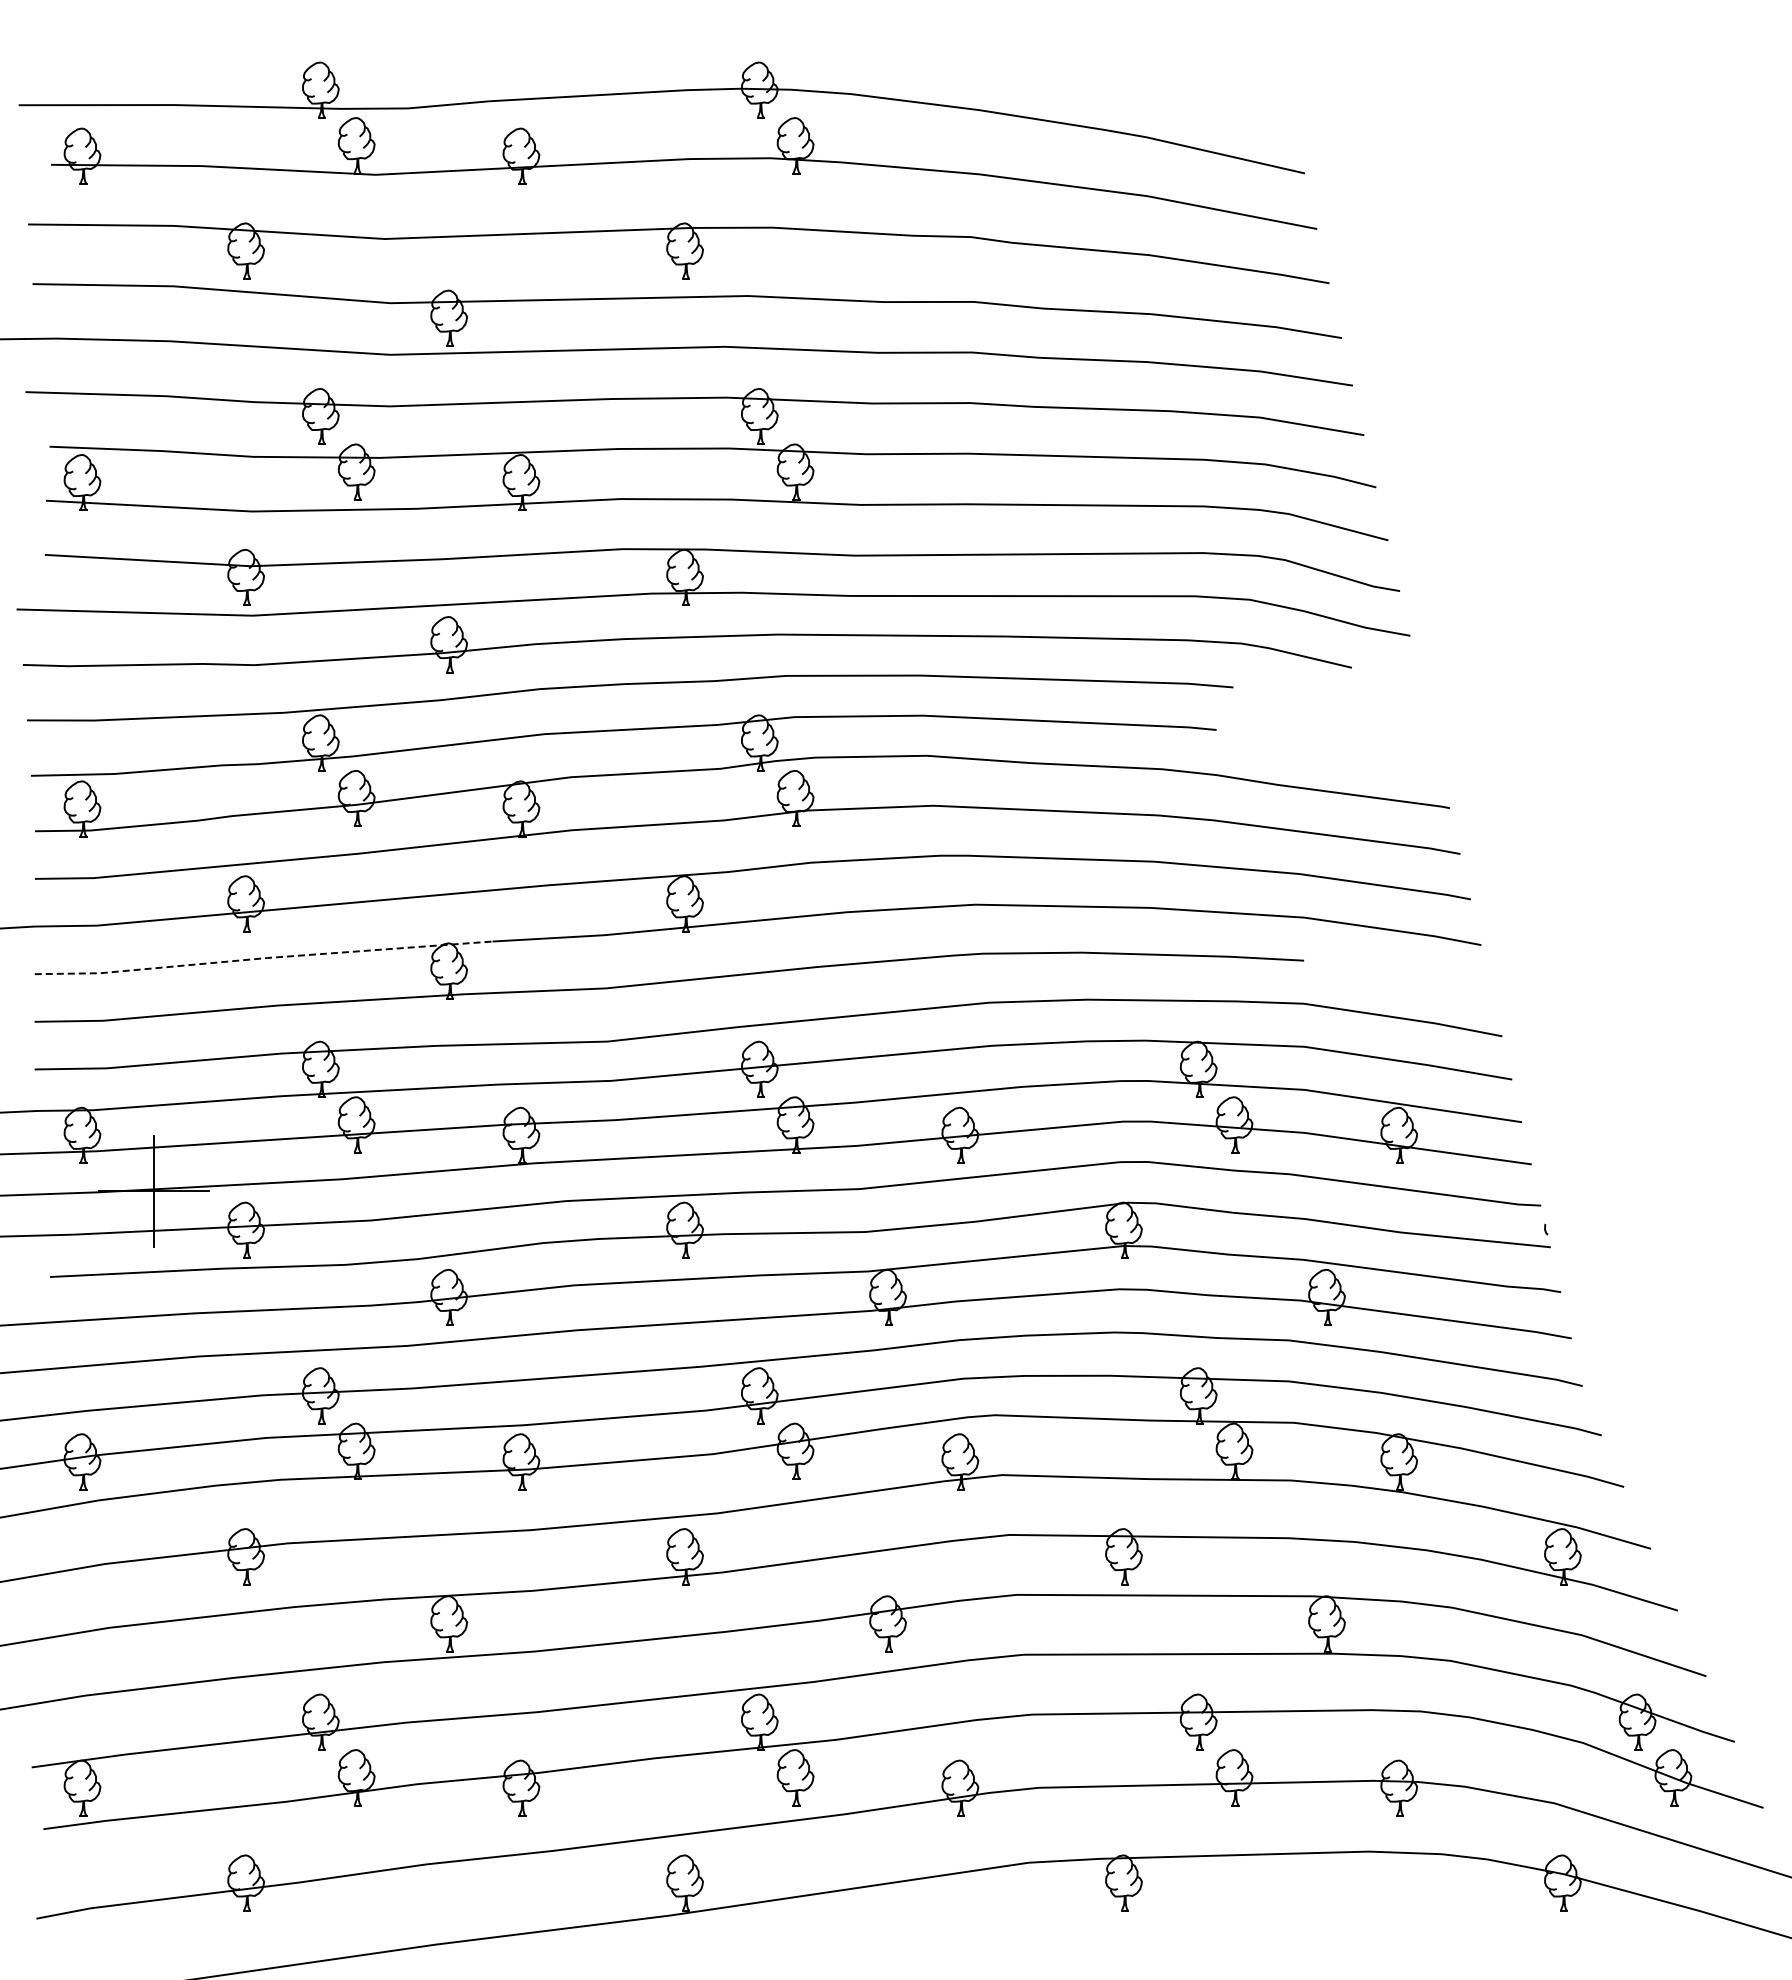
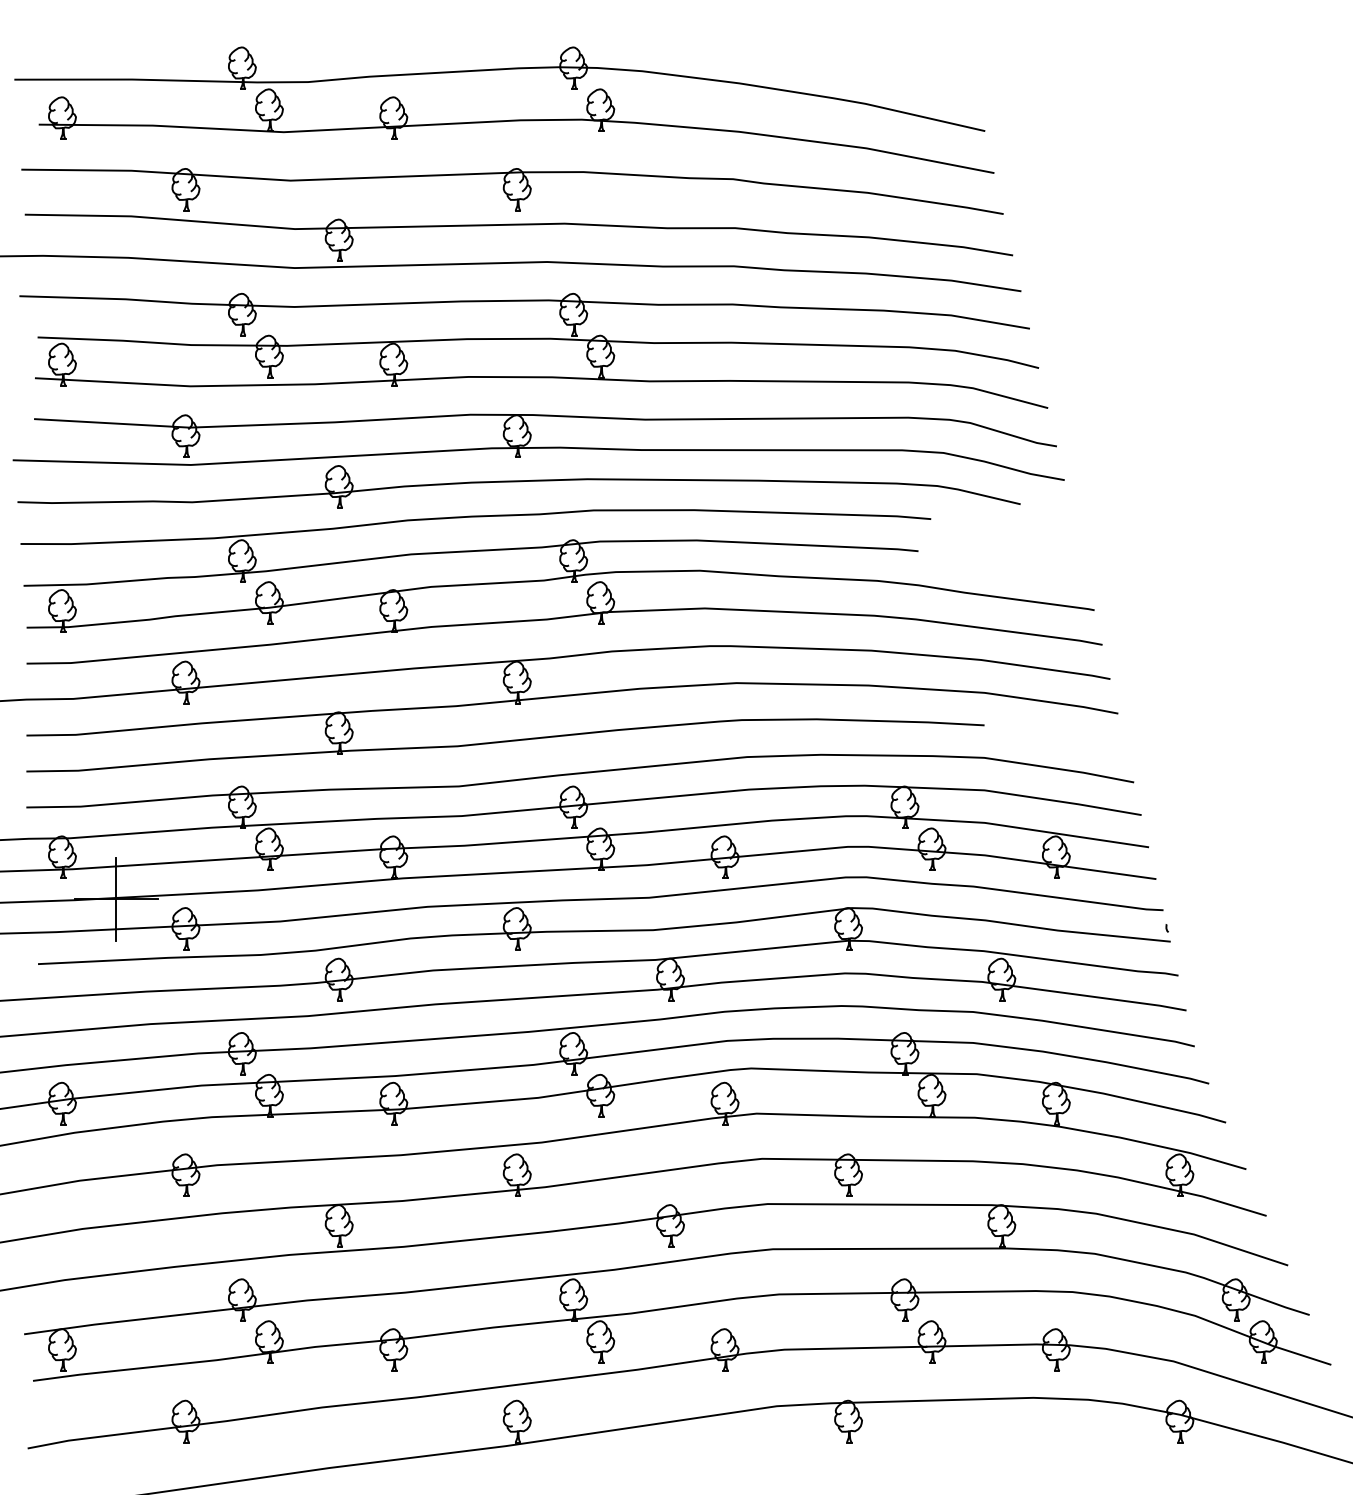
line: (264, 958) -> (199, 723), dashed -> solid

